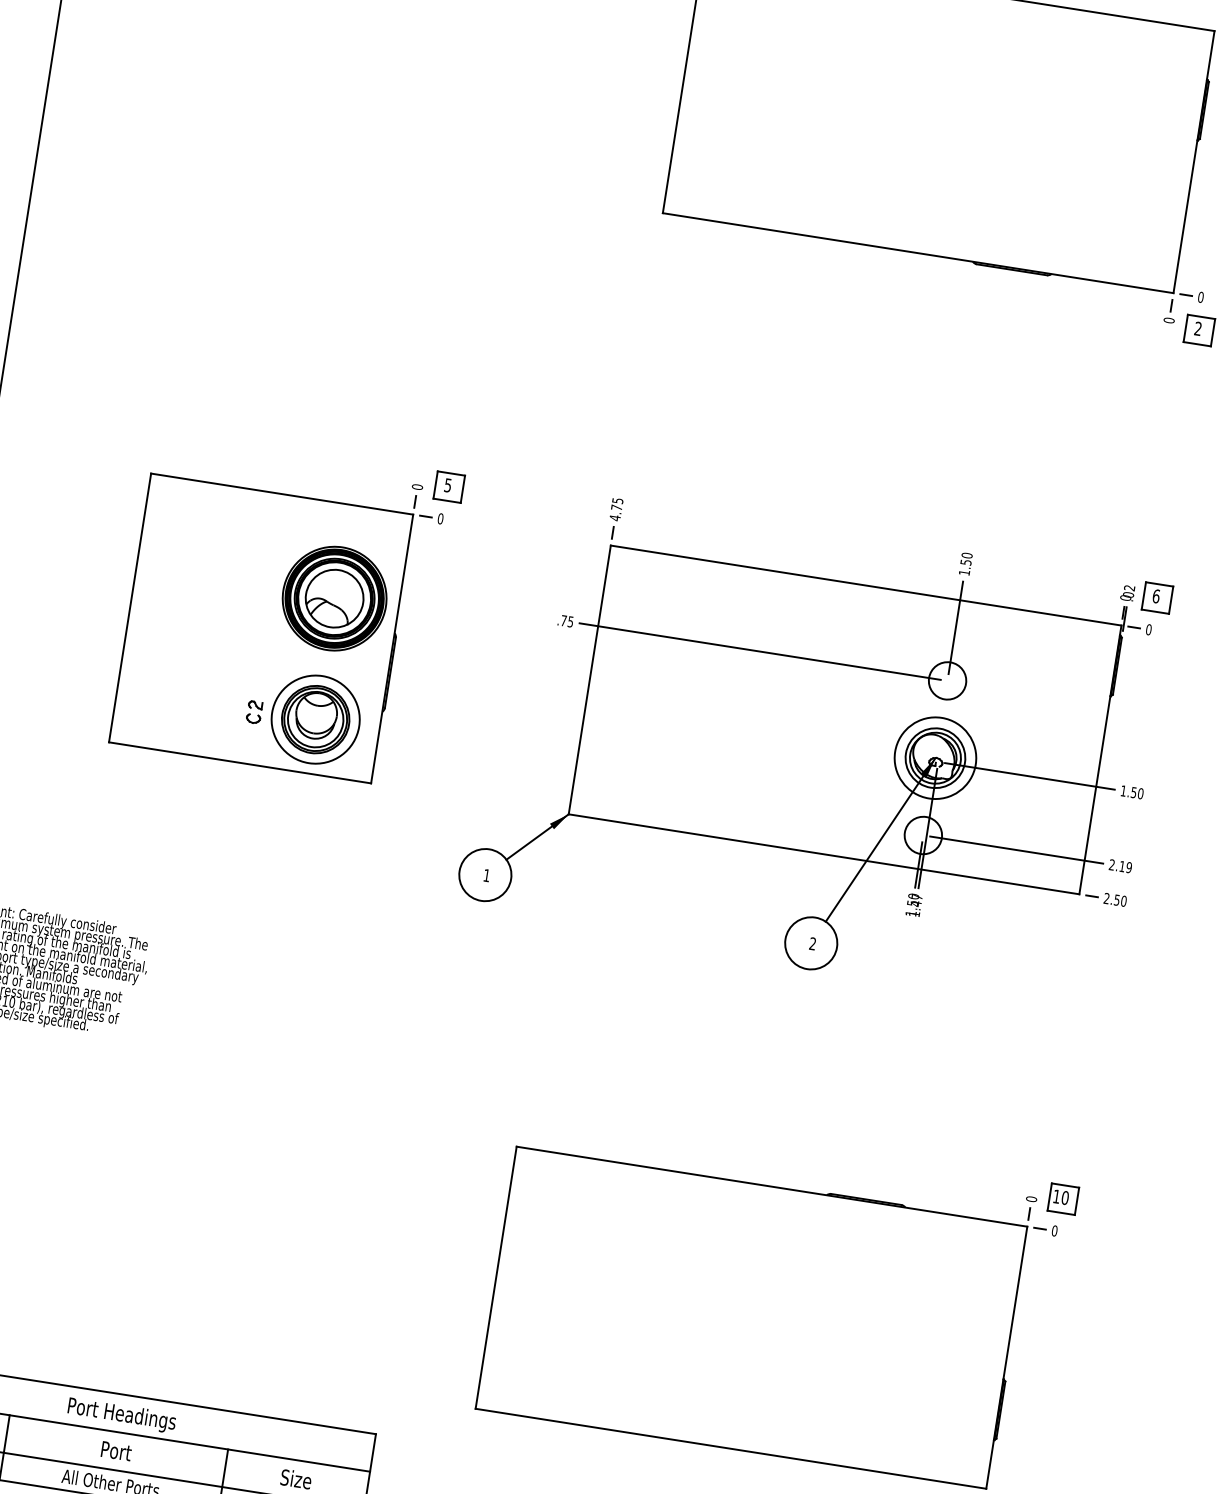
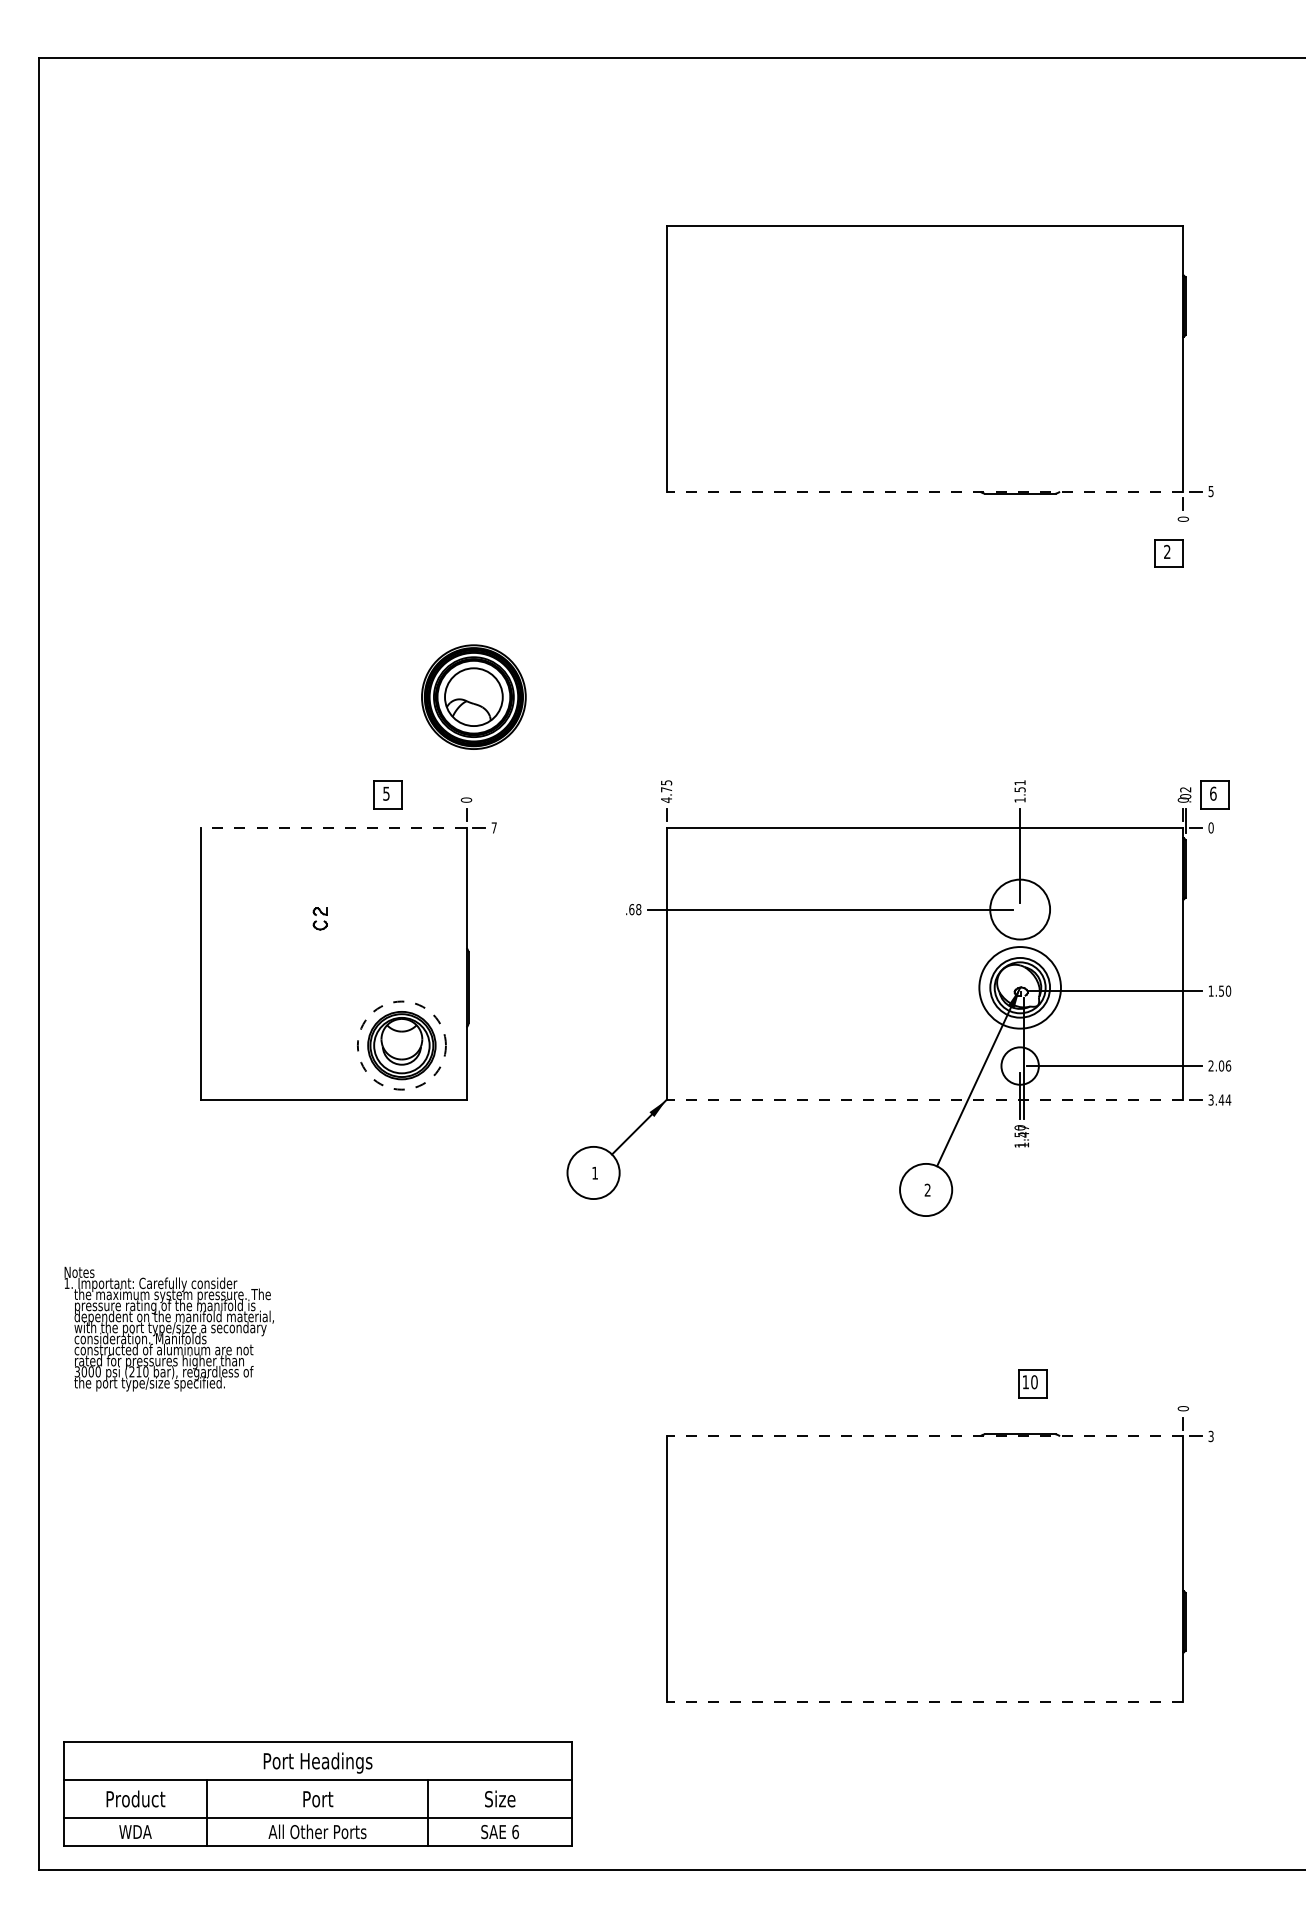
line: (917, 253) -> (924, 491), solid -> dashed
text: (1200, 297) -> (1210, 491), 0 -> 5
part: (1199, 330) -> (1168, 553), moved
part: (448, 486) -> (387, 794), moved
line: (281, 493) -> (333, 827), solid -> dashed
text: (439, 518) -> (493, 827), 0 -> 7
text: (966, 555) -> (1019, 782), 1.50 -> 1.51
part: (334, 597) -> (473, 696), moved
text: (567, 621) -> (635, 909), .75 -> .68
circle: (946, 680) -> (1019, 909), size x1.6
part: (253, 711) -> (319, 918), moved
circle: (315, 719) -> (401, 1045), solid -> dashed
line: (823, 854) -> (924, 1100), solid -> dashed
text: (1125, 866) -> (1224, 1065), 2.19 -> 2.06
text: (1115, 899) -> (1219, 1099), 2.50 -> 3.44
line: (771, 1186) -> (924, 1436), solid -> dashed
part: (1063, 1198) -> (1032, 1383), moved
text: (1054, 1230) -> (1210, 1436), 0 -> 3
line: (730, 1448) -> (924, 1701), solid -> dashed

